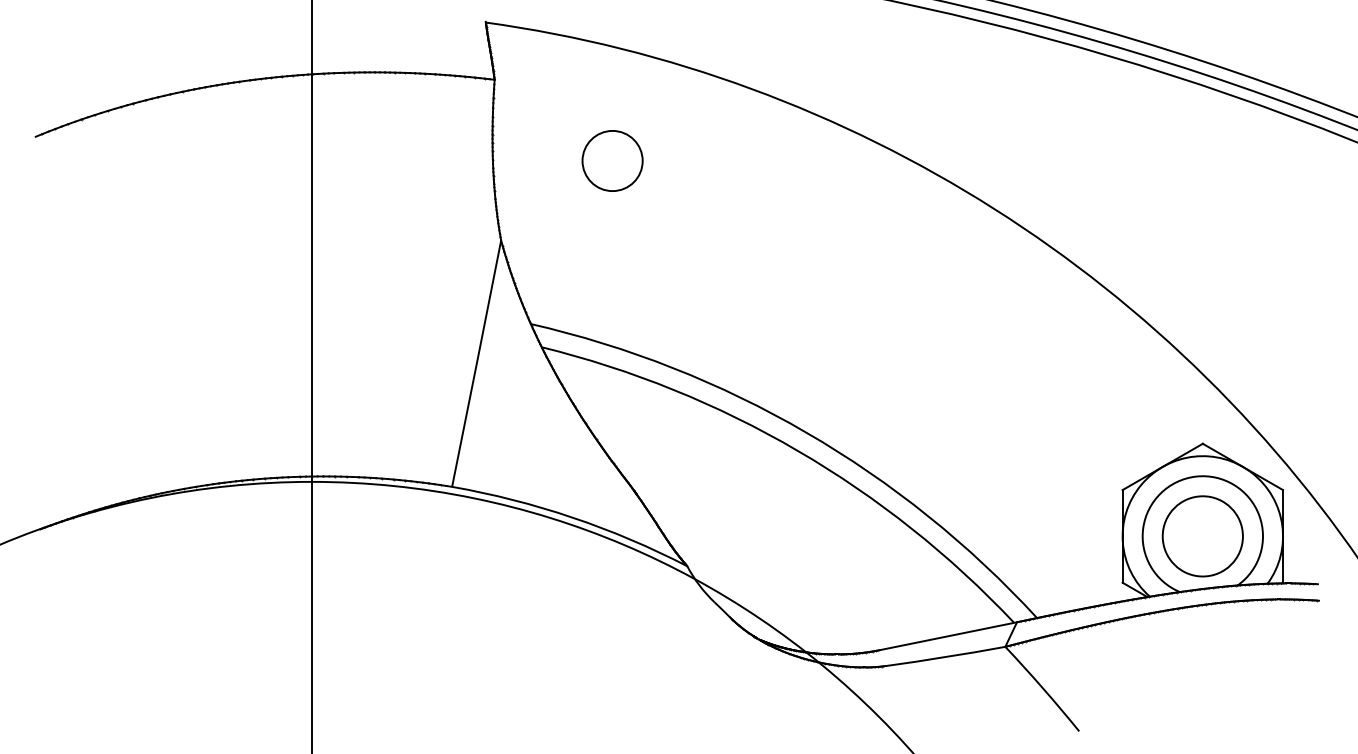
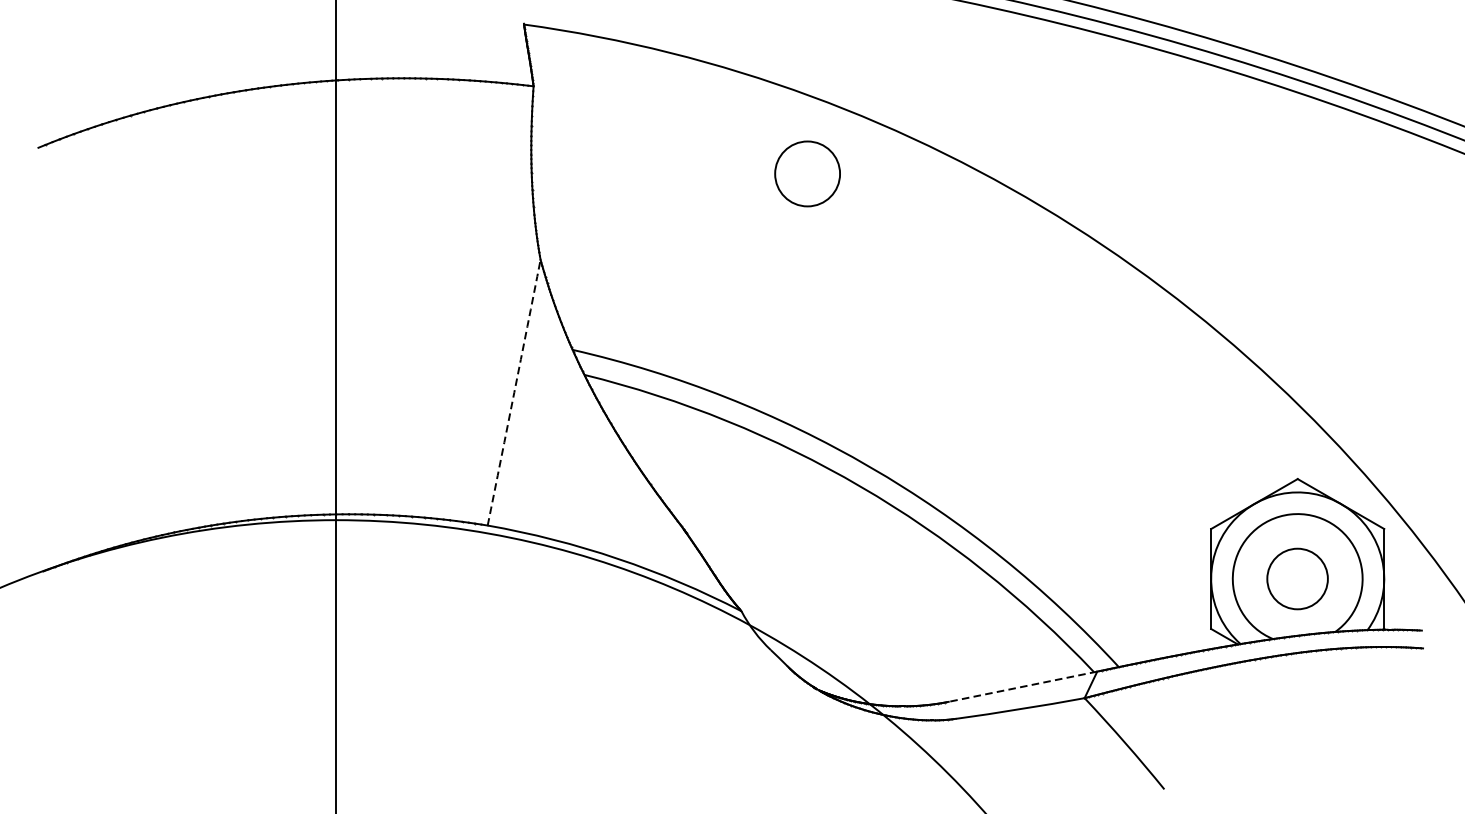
circle: (612, 160) -> (807, 173), moved
arc: (476, 363) -> (514, 392), solid -> dashed
circle: (1202, 536) -> (1297, 579), size x0.7
line: (947, 636) -> (1022, 687), solid -> dashed

